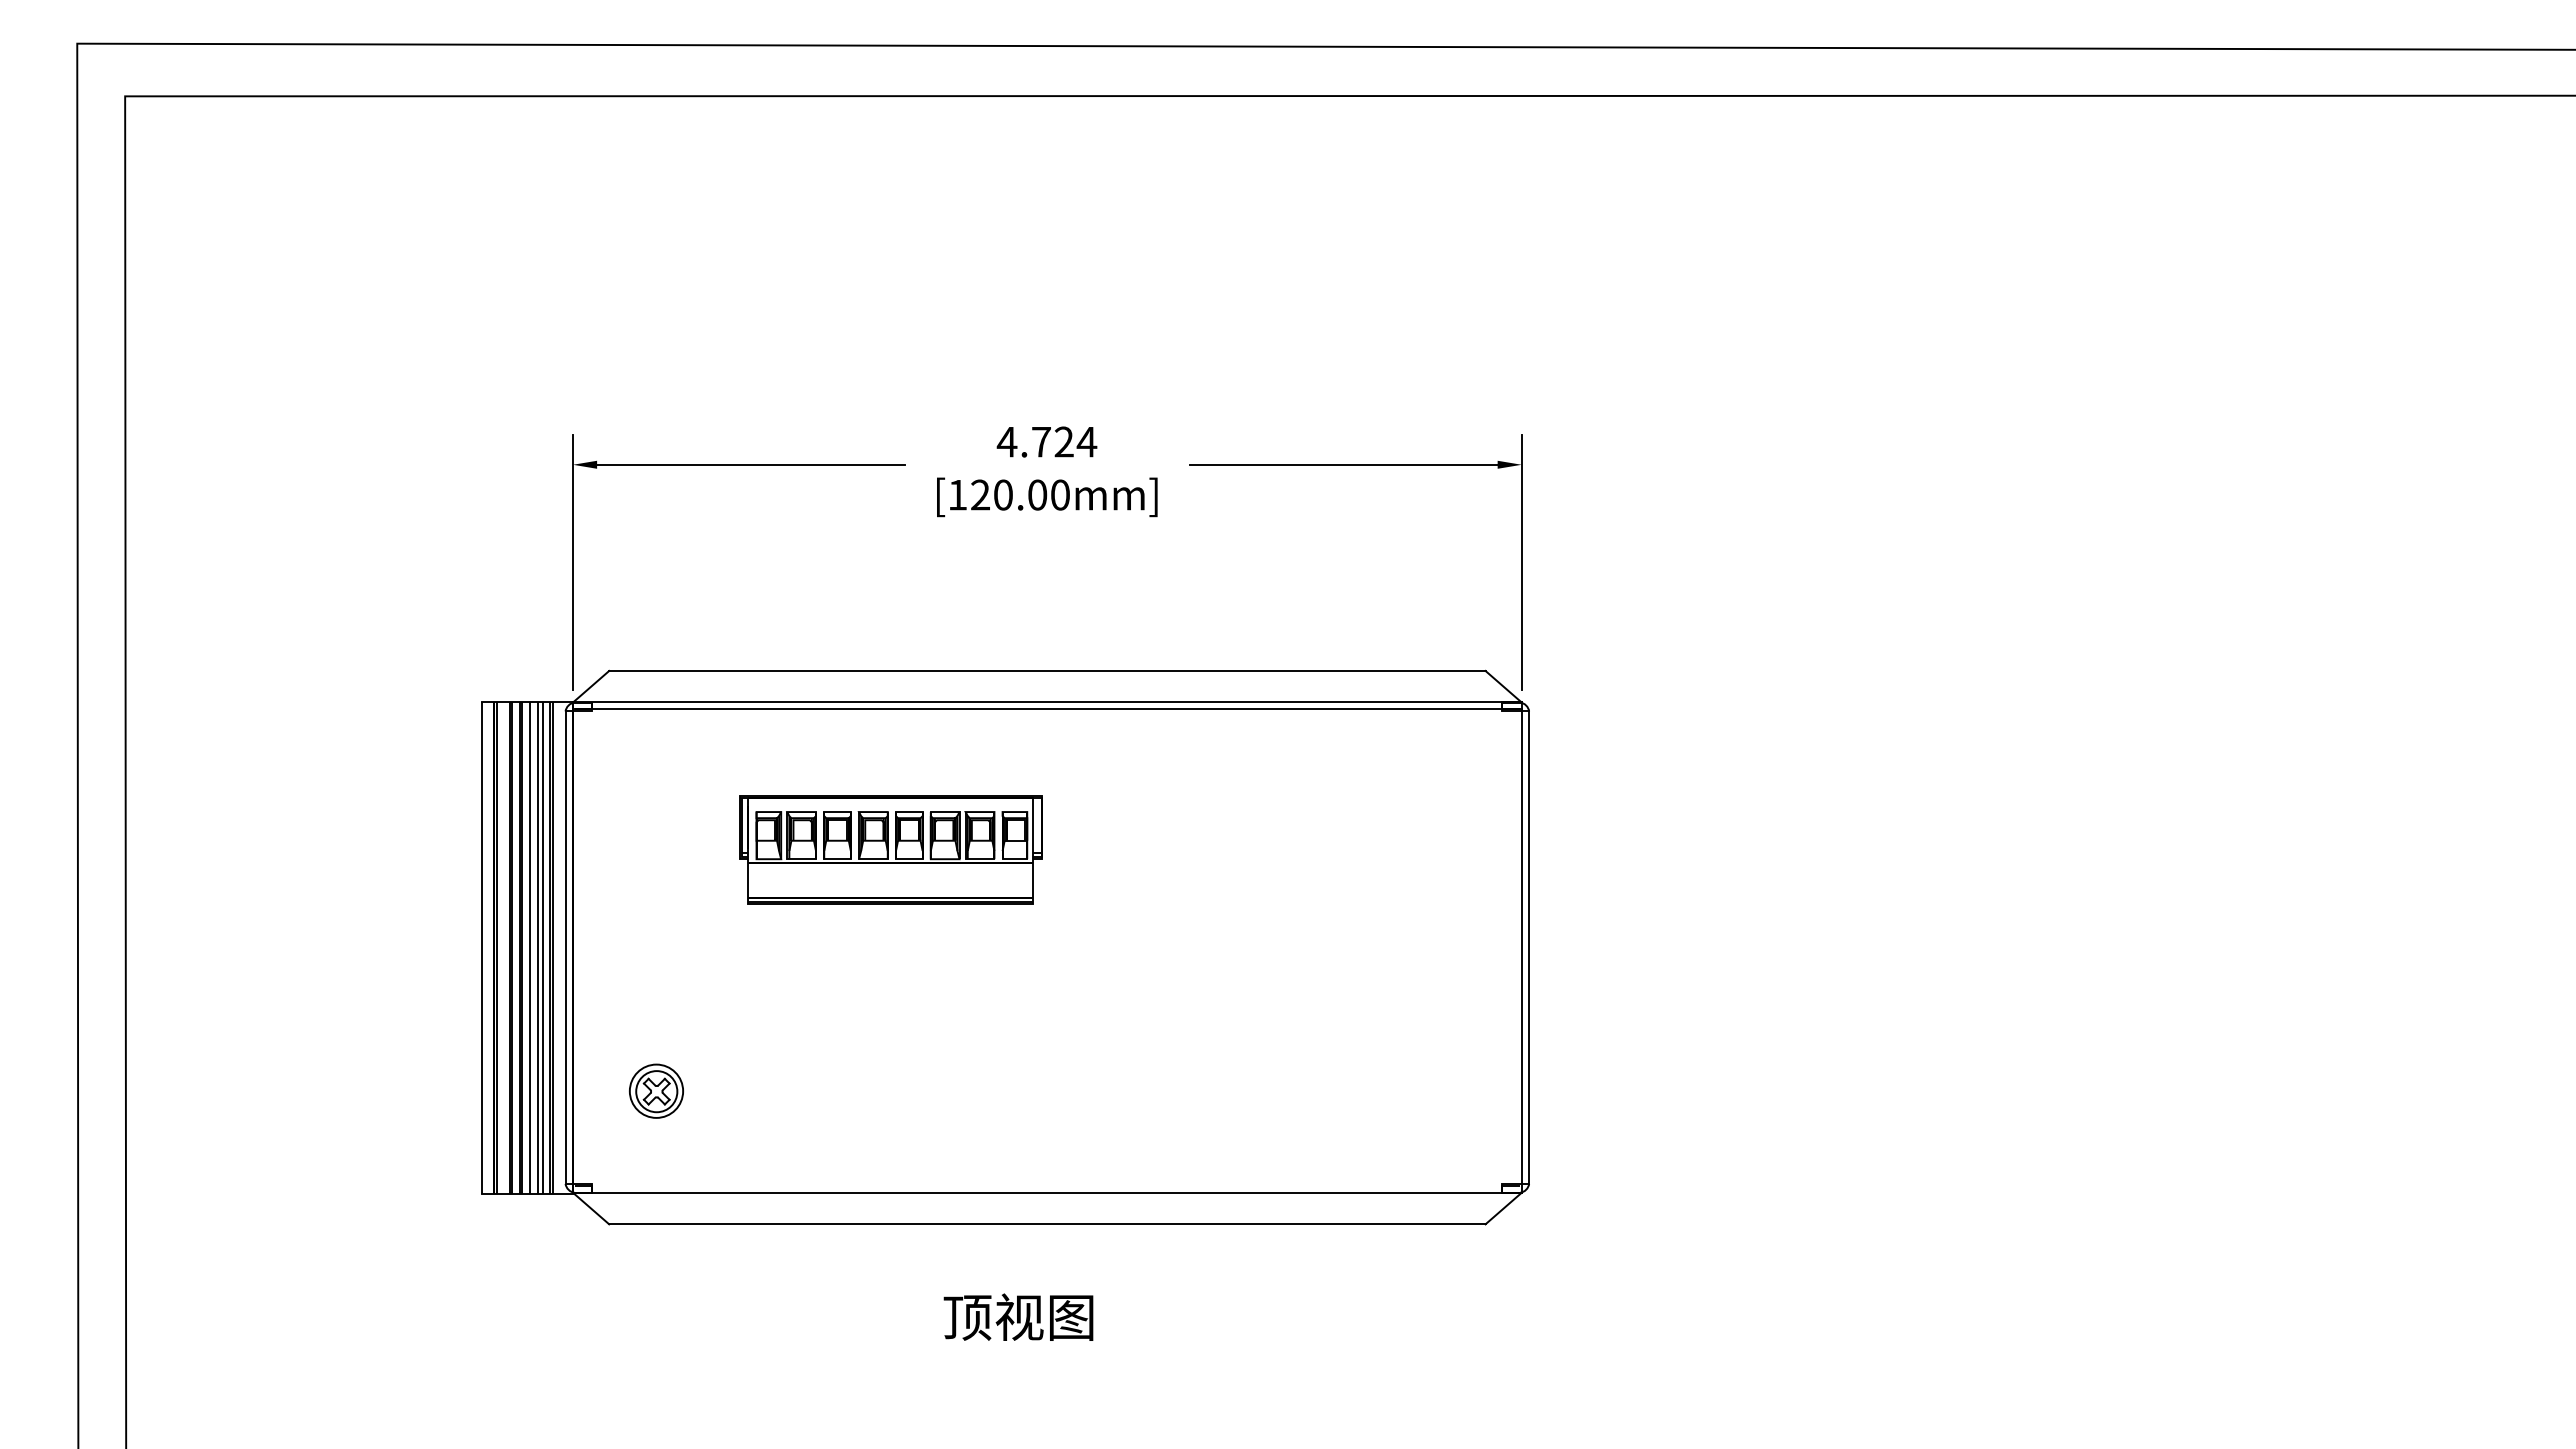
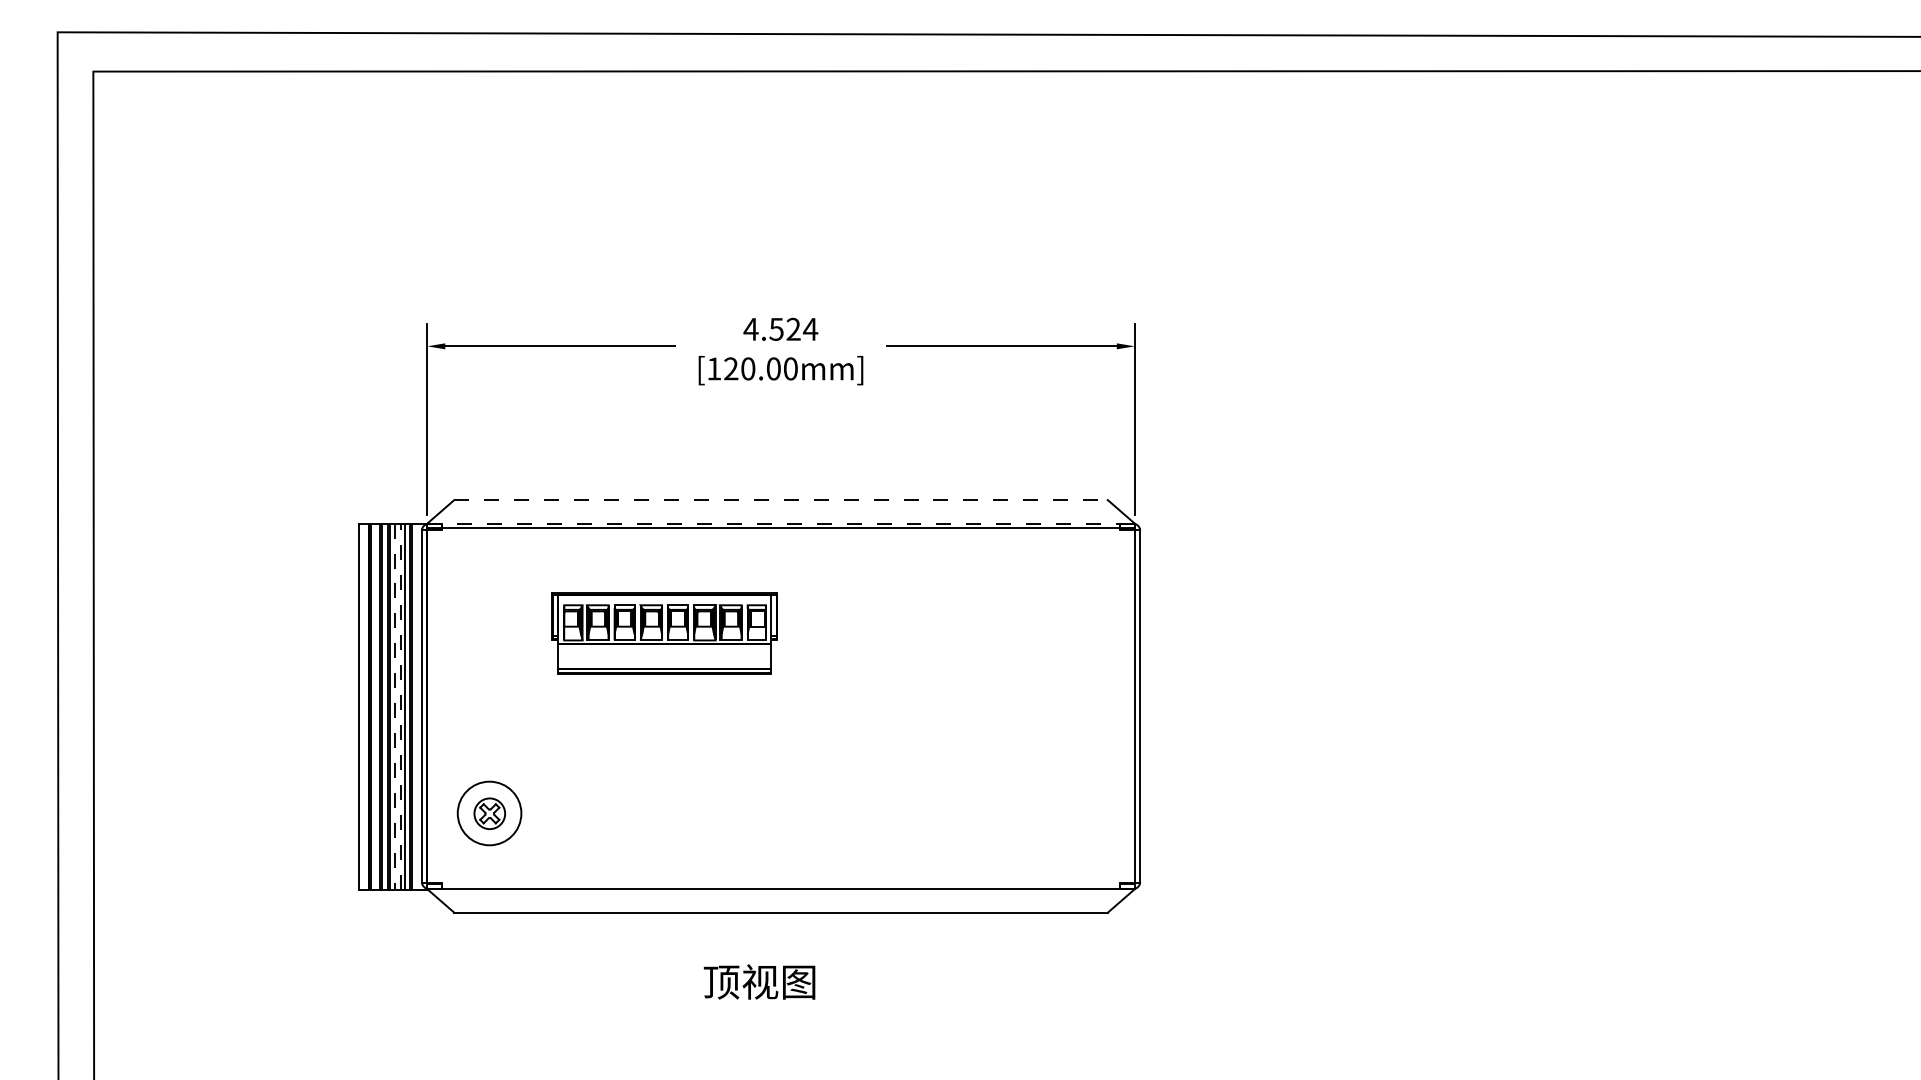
text: (1040, 442) -> (775, 329), 4.724 -> 4.524
line: (1047, 670) -> (781, 499), solid -> dashed
line: (1047, 702) -> (781, 523), solid -> dashed
line: (529, 948) -> (394, 707), solid -> dashed
line: (537, 948) -> (400, 707), solid -> dashed
circle: (656, 1090) -> (489, 812), size x1.6

